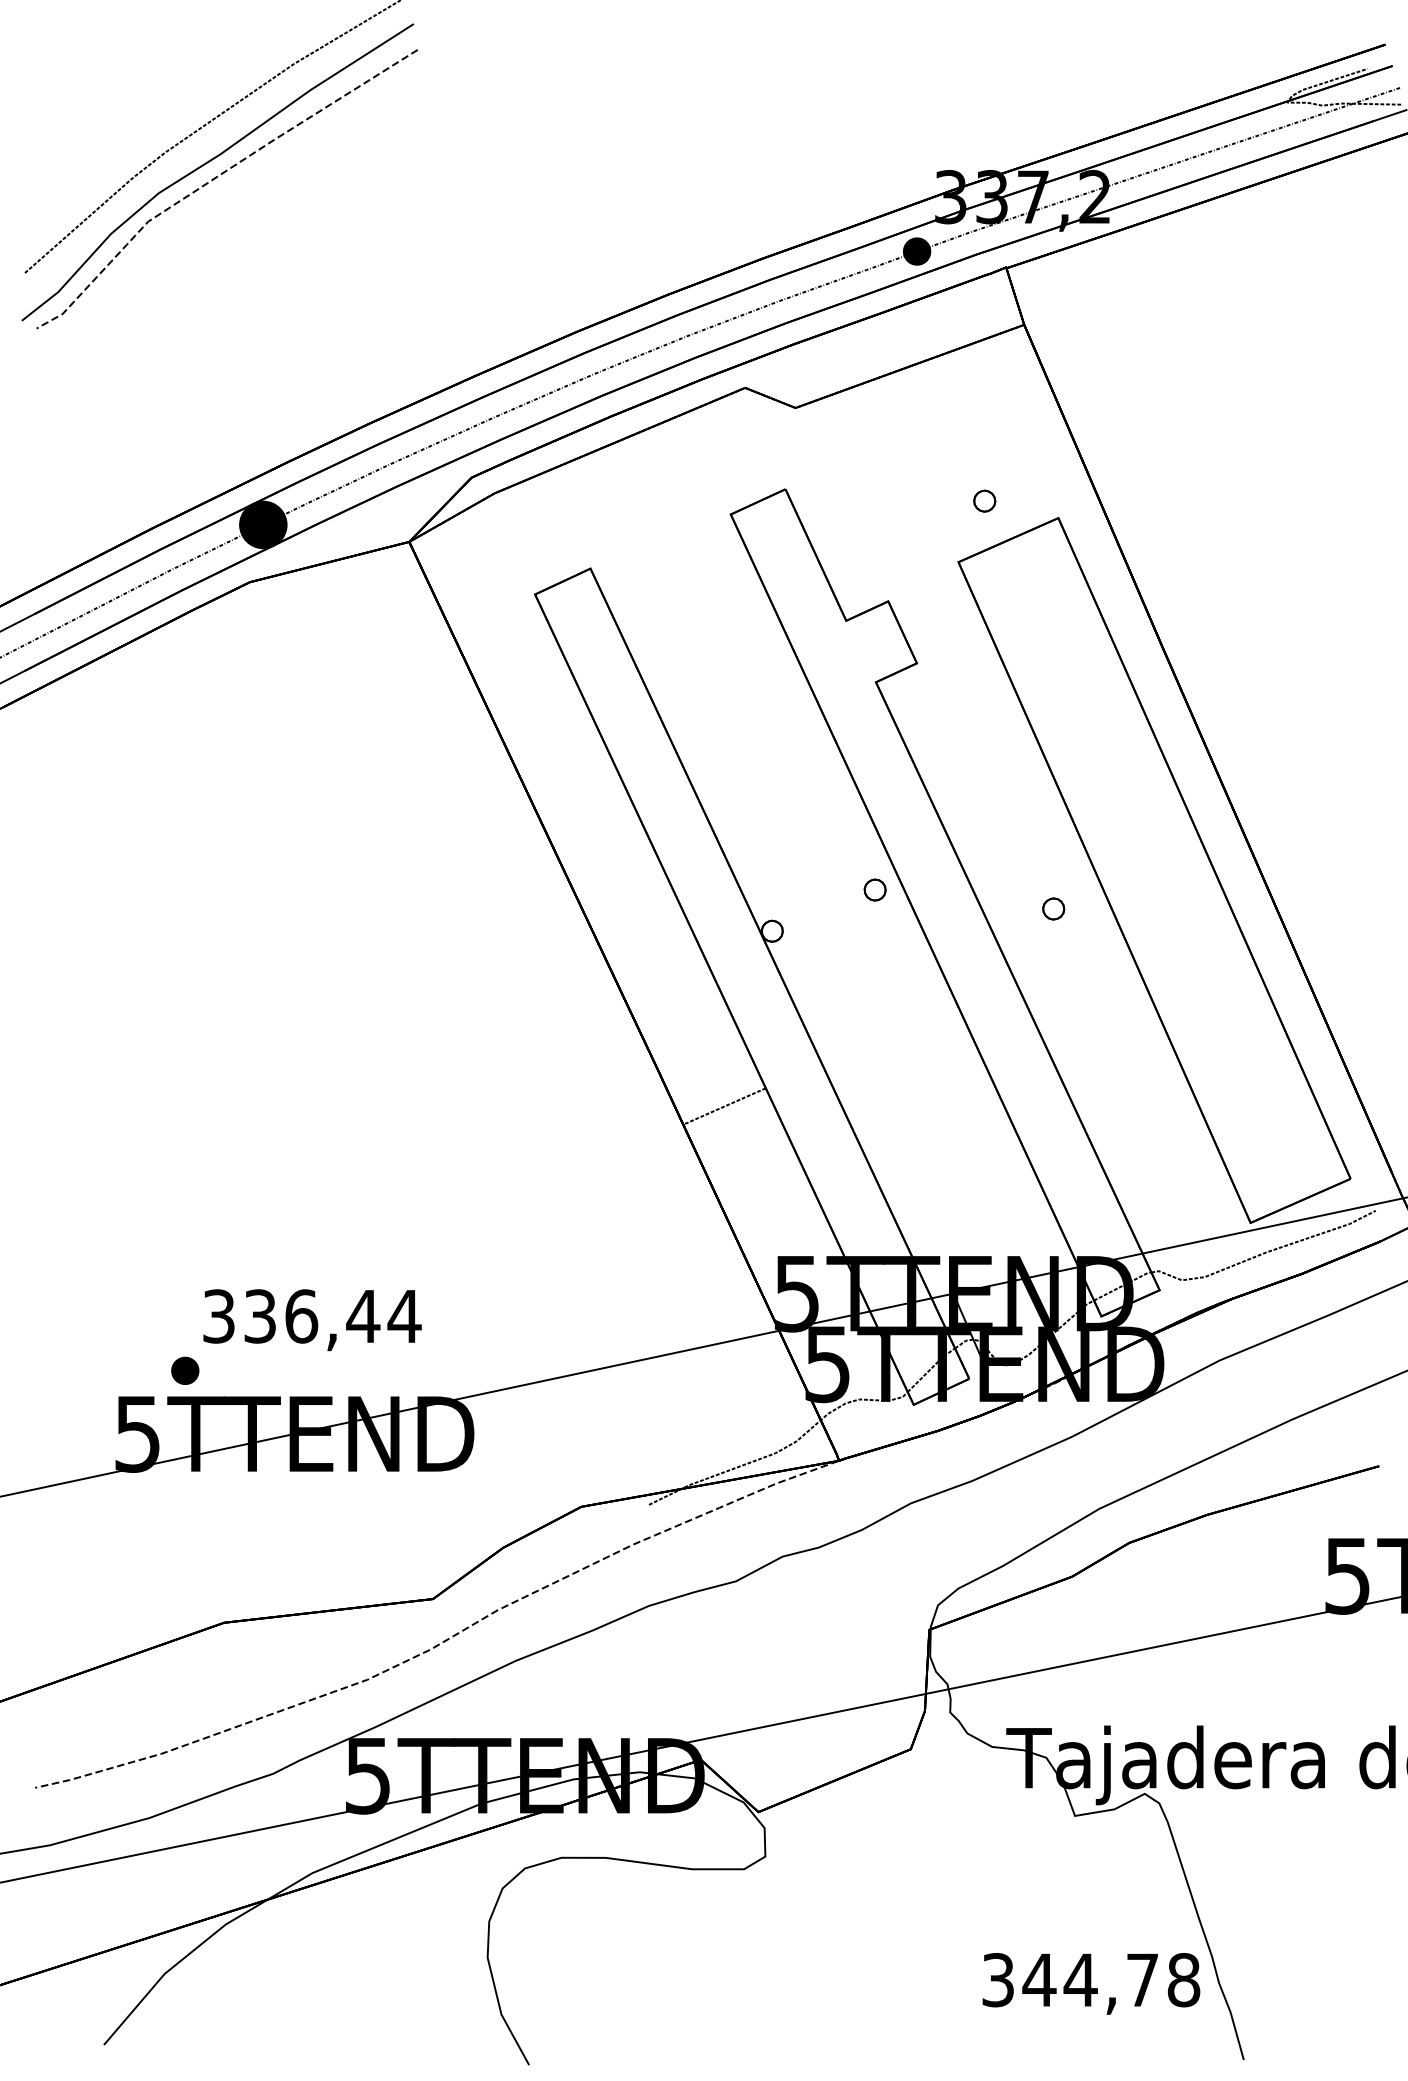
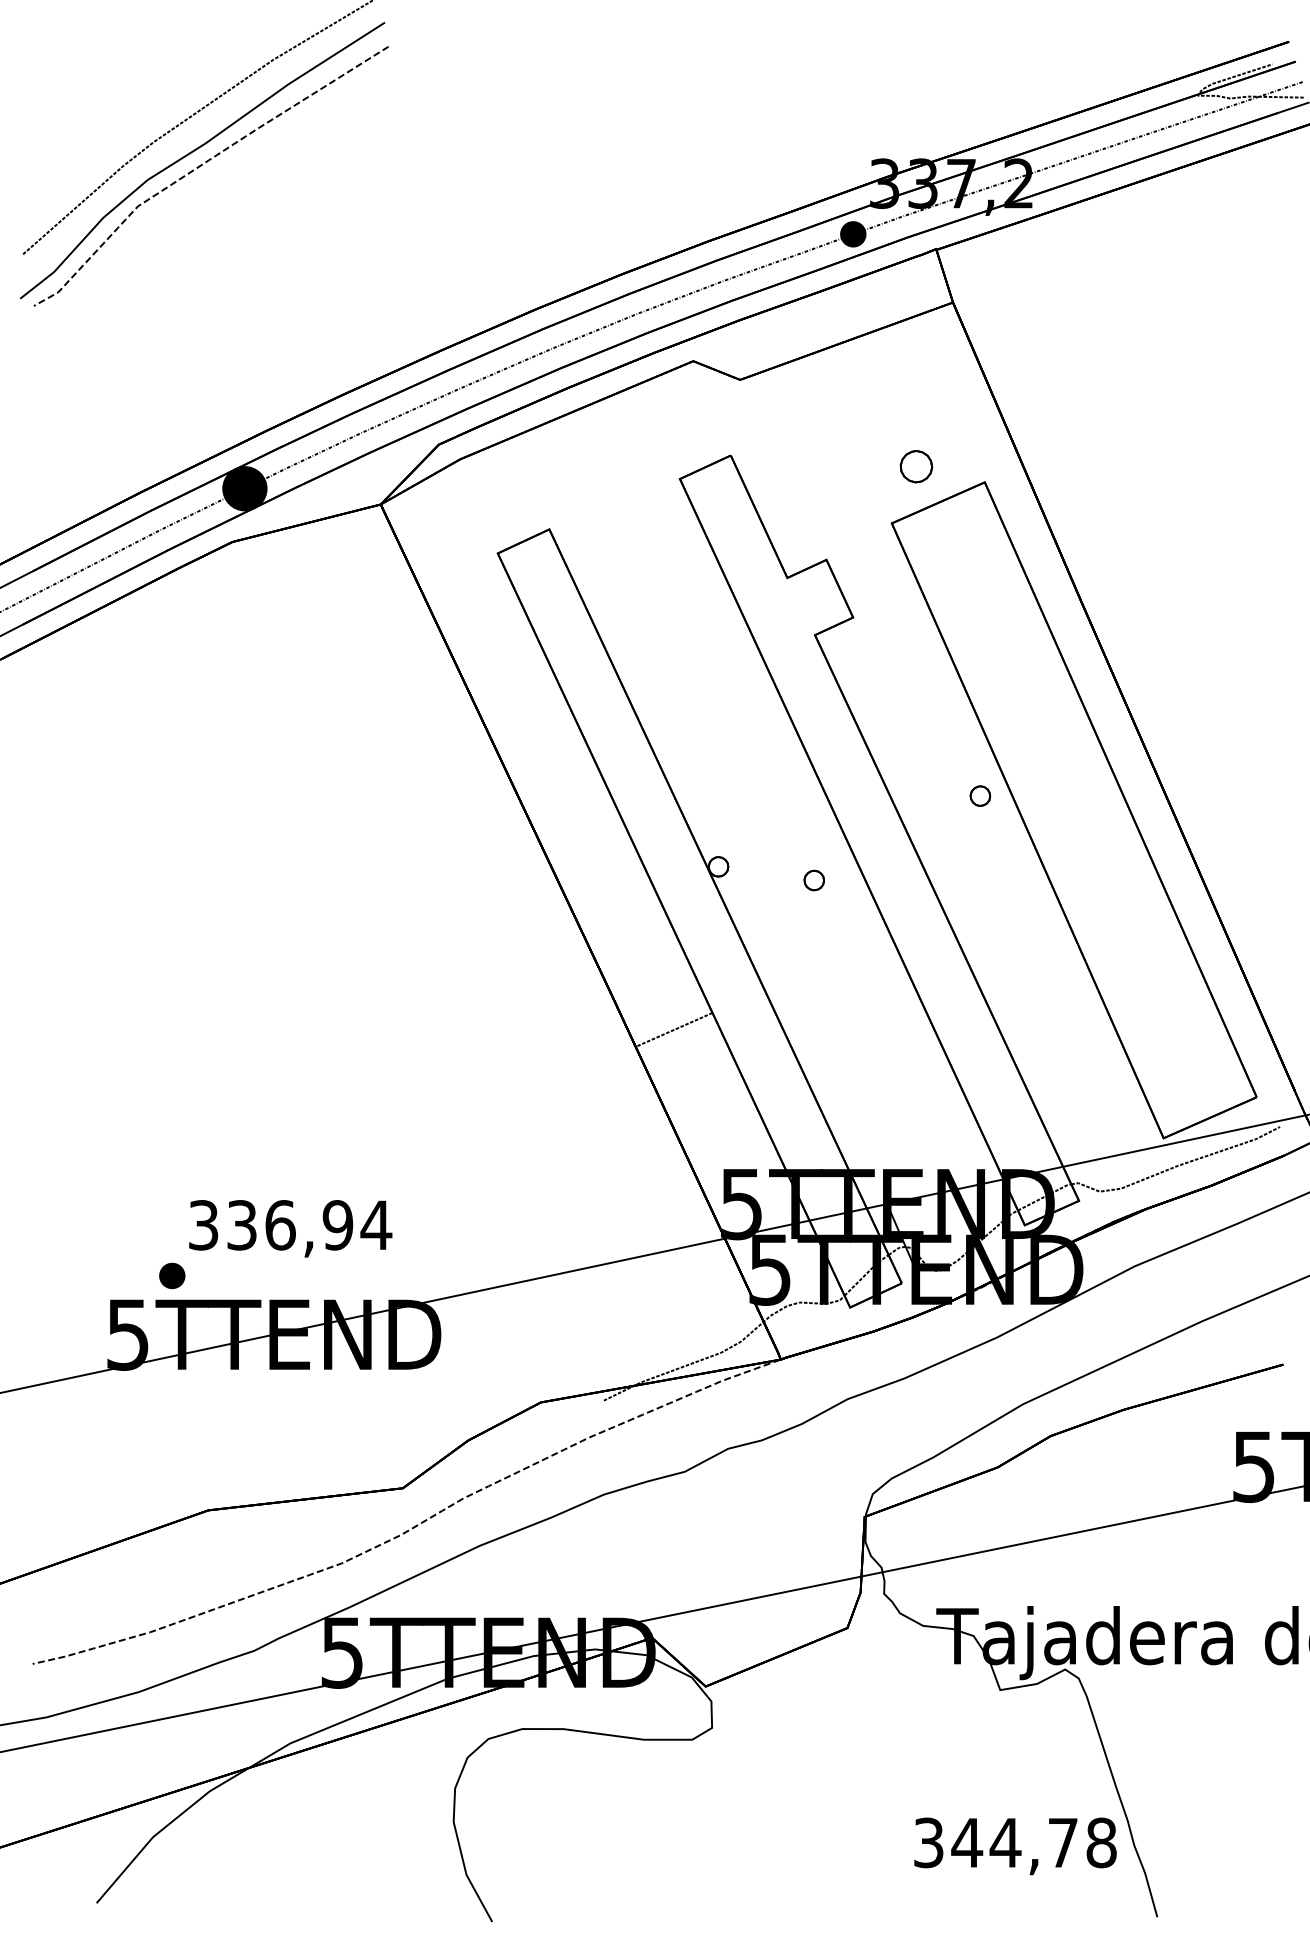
part: (983, 501) -> (915, 466), size x1.6
part: (874, 890) -> (813, 880), moved
part: (1053, 908) -> (980, 795), moved
text: (362, 1316) -> (337, 1225), 336,44 -> 336,94

